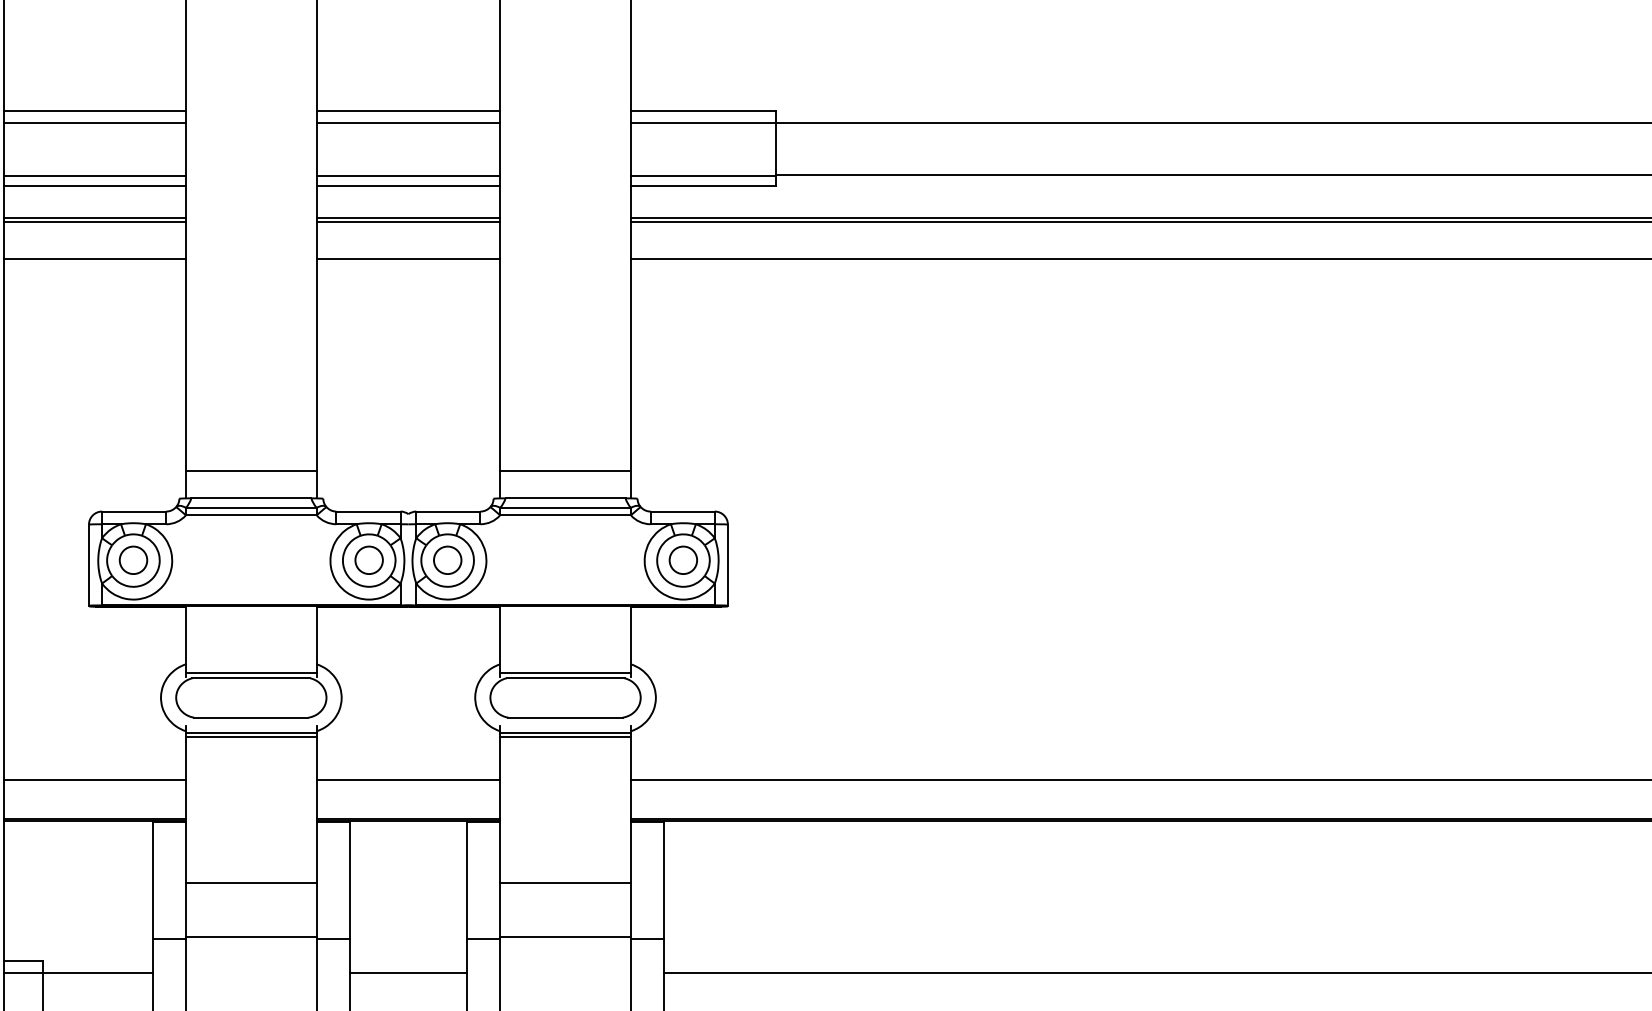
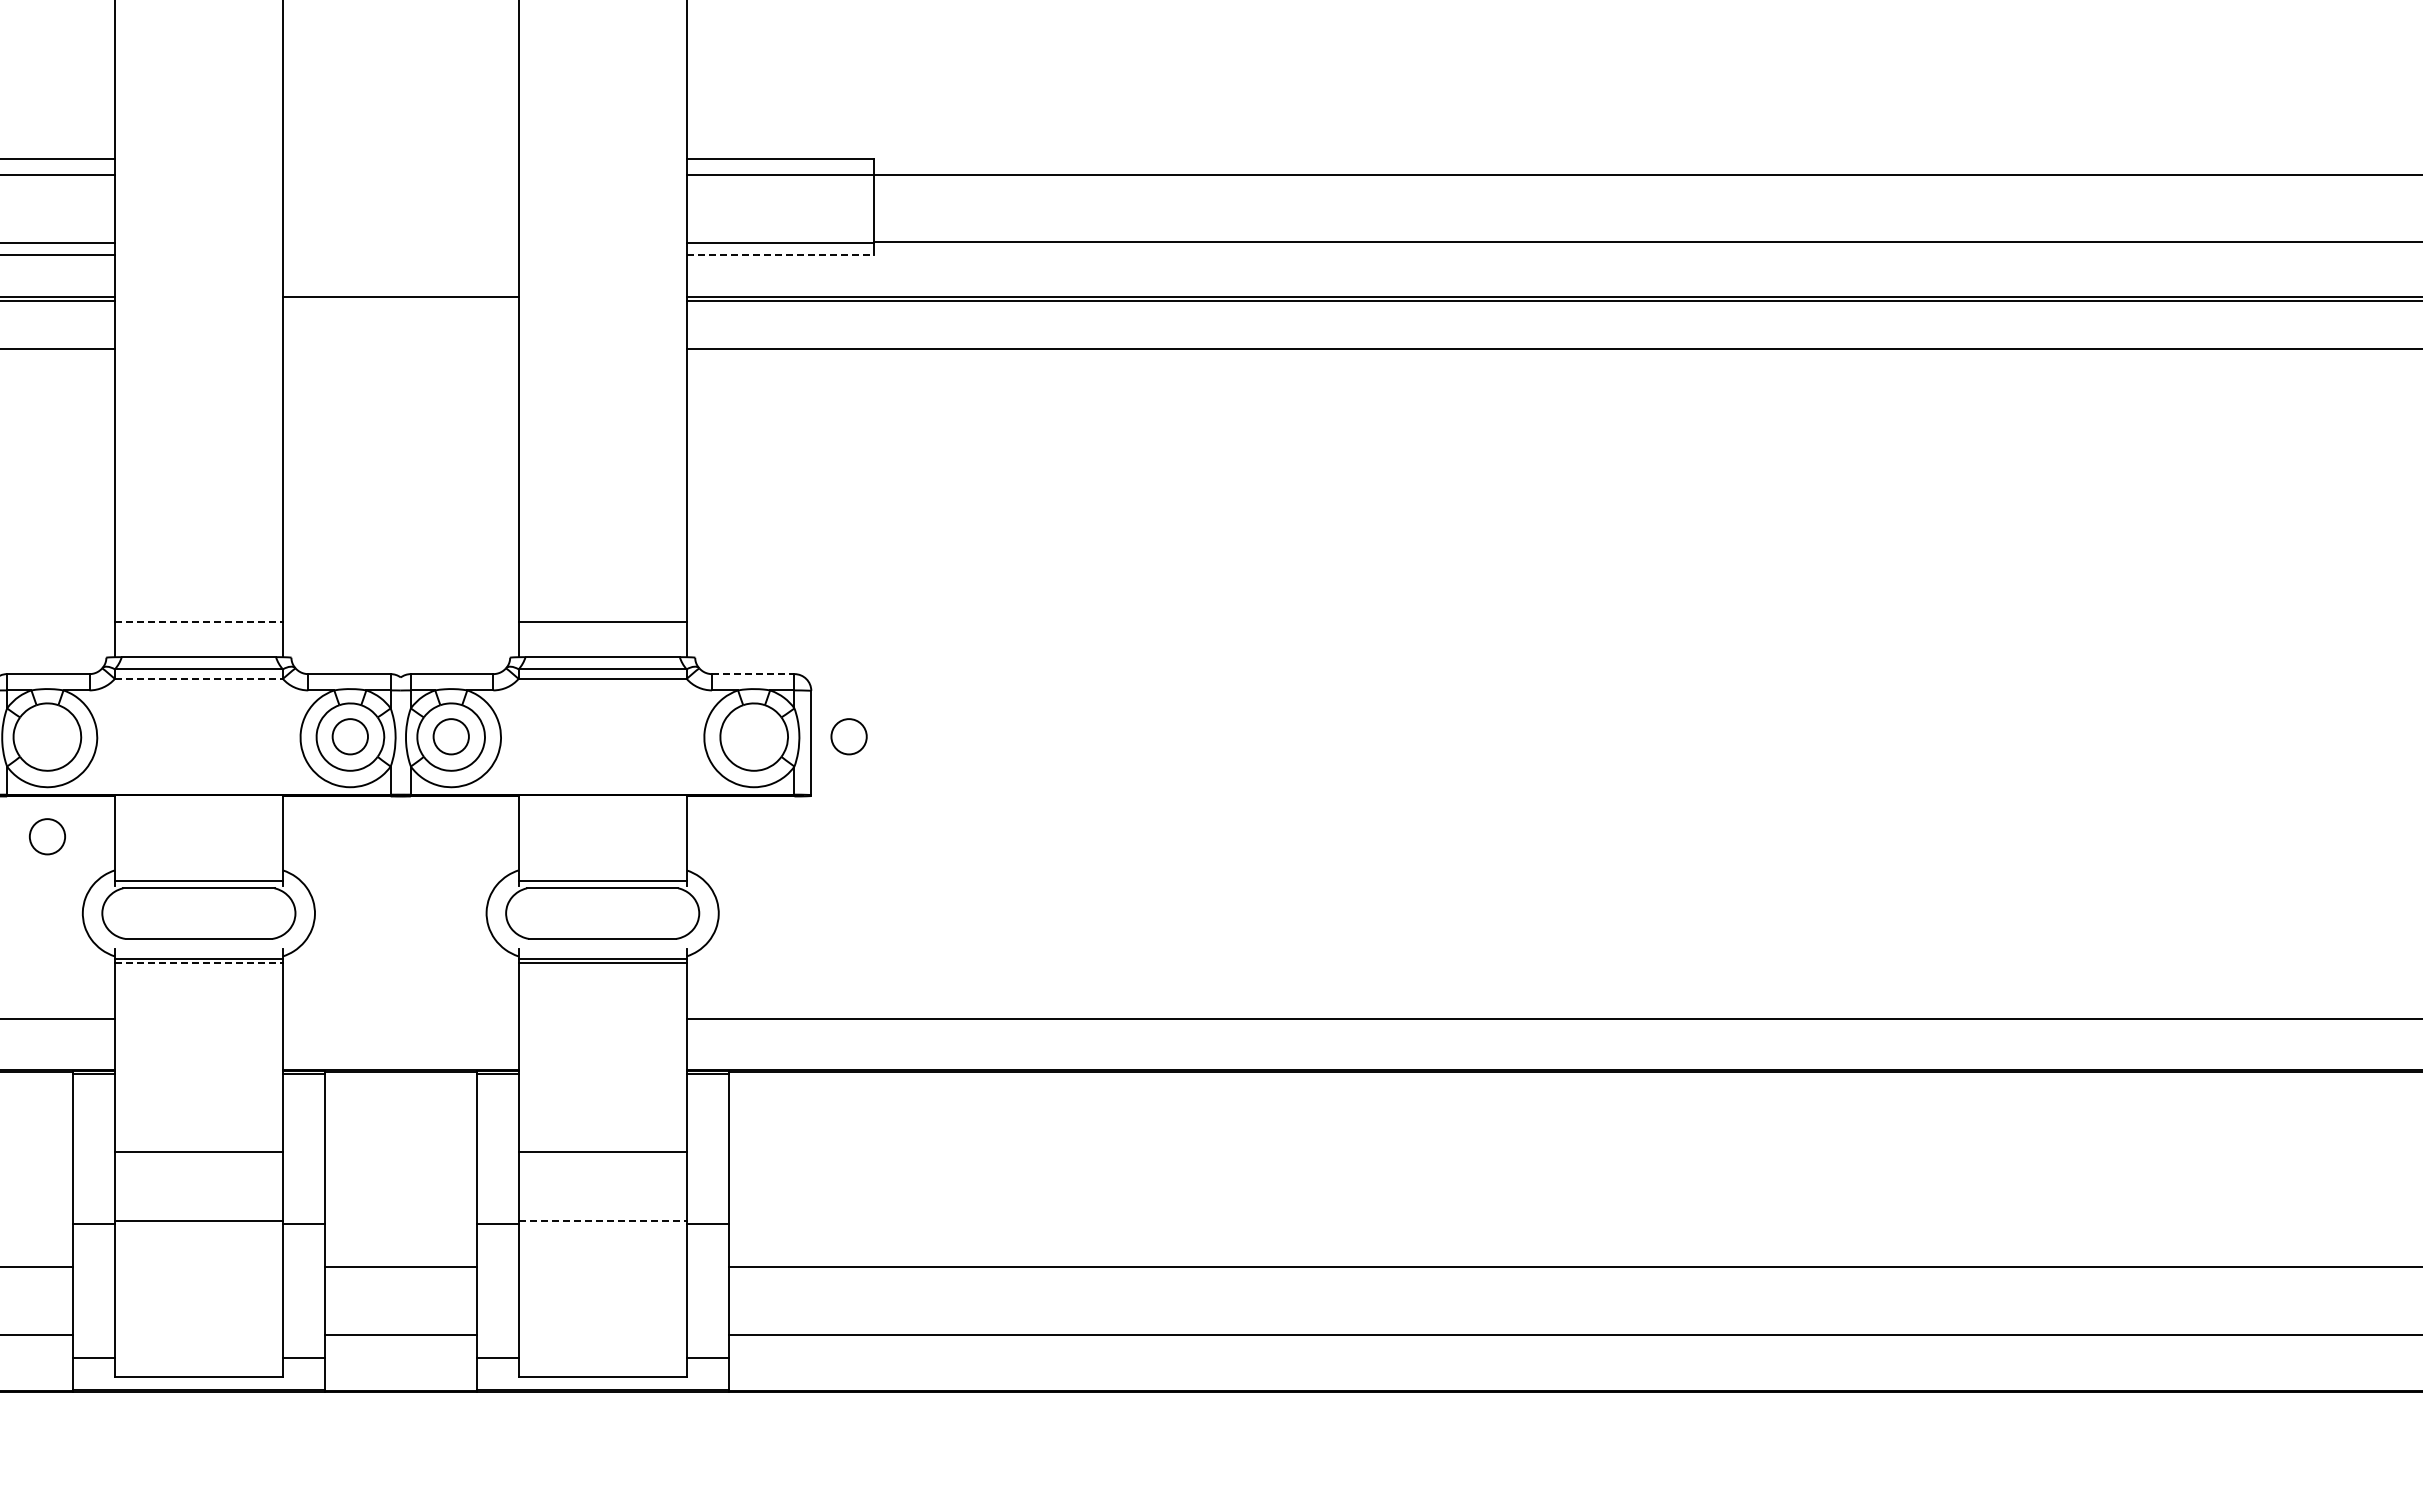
line: (408, 110) -> (400, 158), removed
line: (408, 122) -> (400, 174), removed
line: (408, 175) -> (400, 242), removed
line: (408, 185) -> (400, 255), removed
line: (703, 185) -> (780, 255), solid -> dashed
line: (408, 221) -> (400, 301), removed
line: (408, 258) -> (400, 349), removed
line: (251, 470) -> (199, 621), solid -> dashed
line: (682, 511) -> (753, 674), solid -> dashed
line: (251, 514) -> (199, 678), solid -> dashed
part: (132, 560) -> (46, 836), moved
part: (682, 560) -> (848, 736), moved
line: (251, 736) -> (199, 963), solid -> dashed
line: (408, 780) -> (400, 1019), removed
line: (566, 936) -> (603, 1220), solid -> dashed

